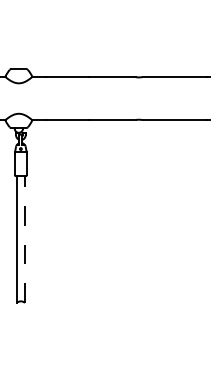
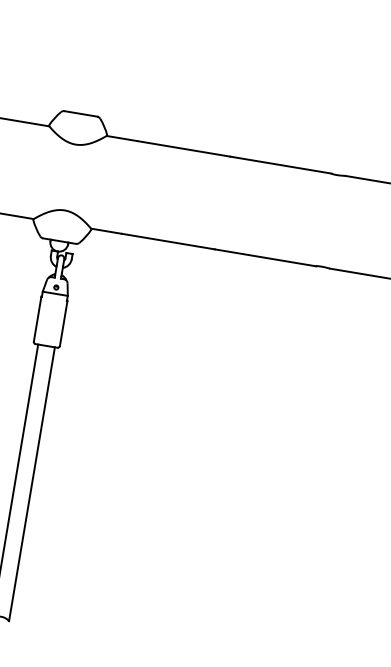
line: (24, 238) -> (31, 482), dashed -> solid

